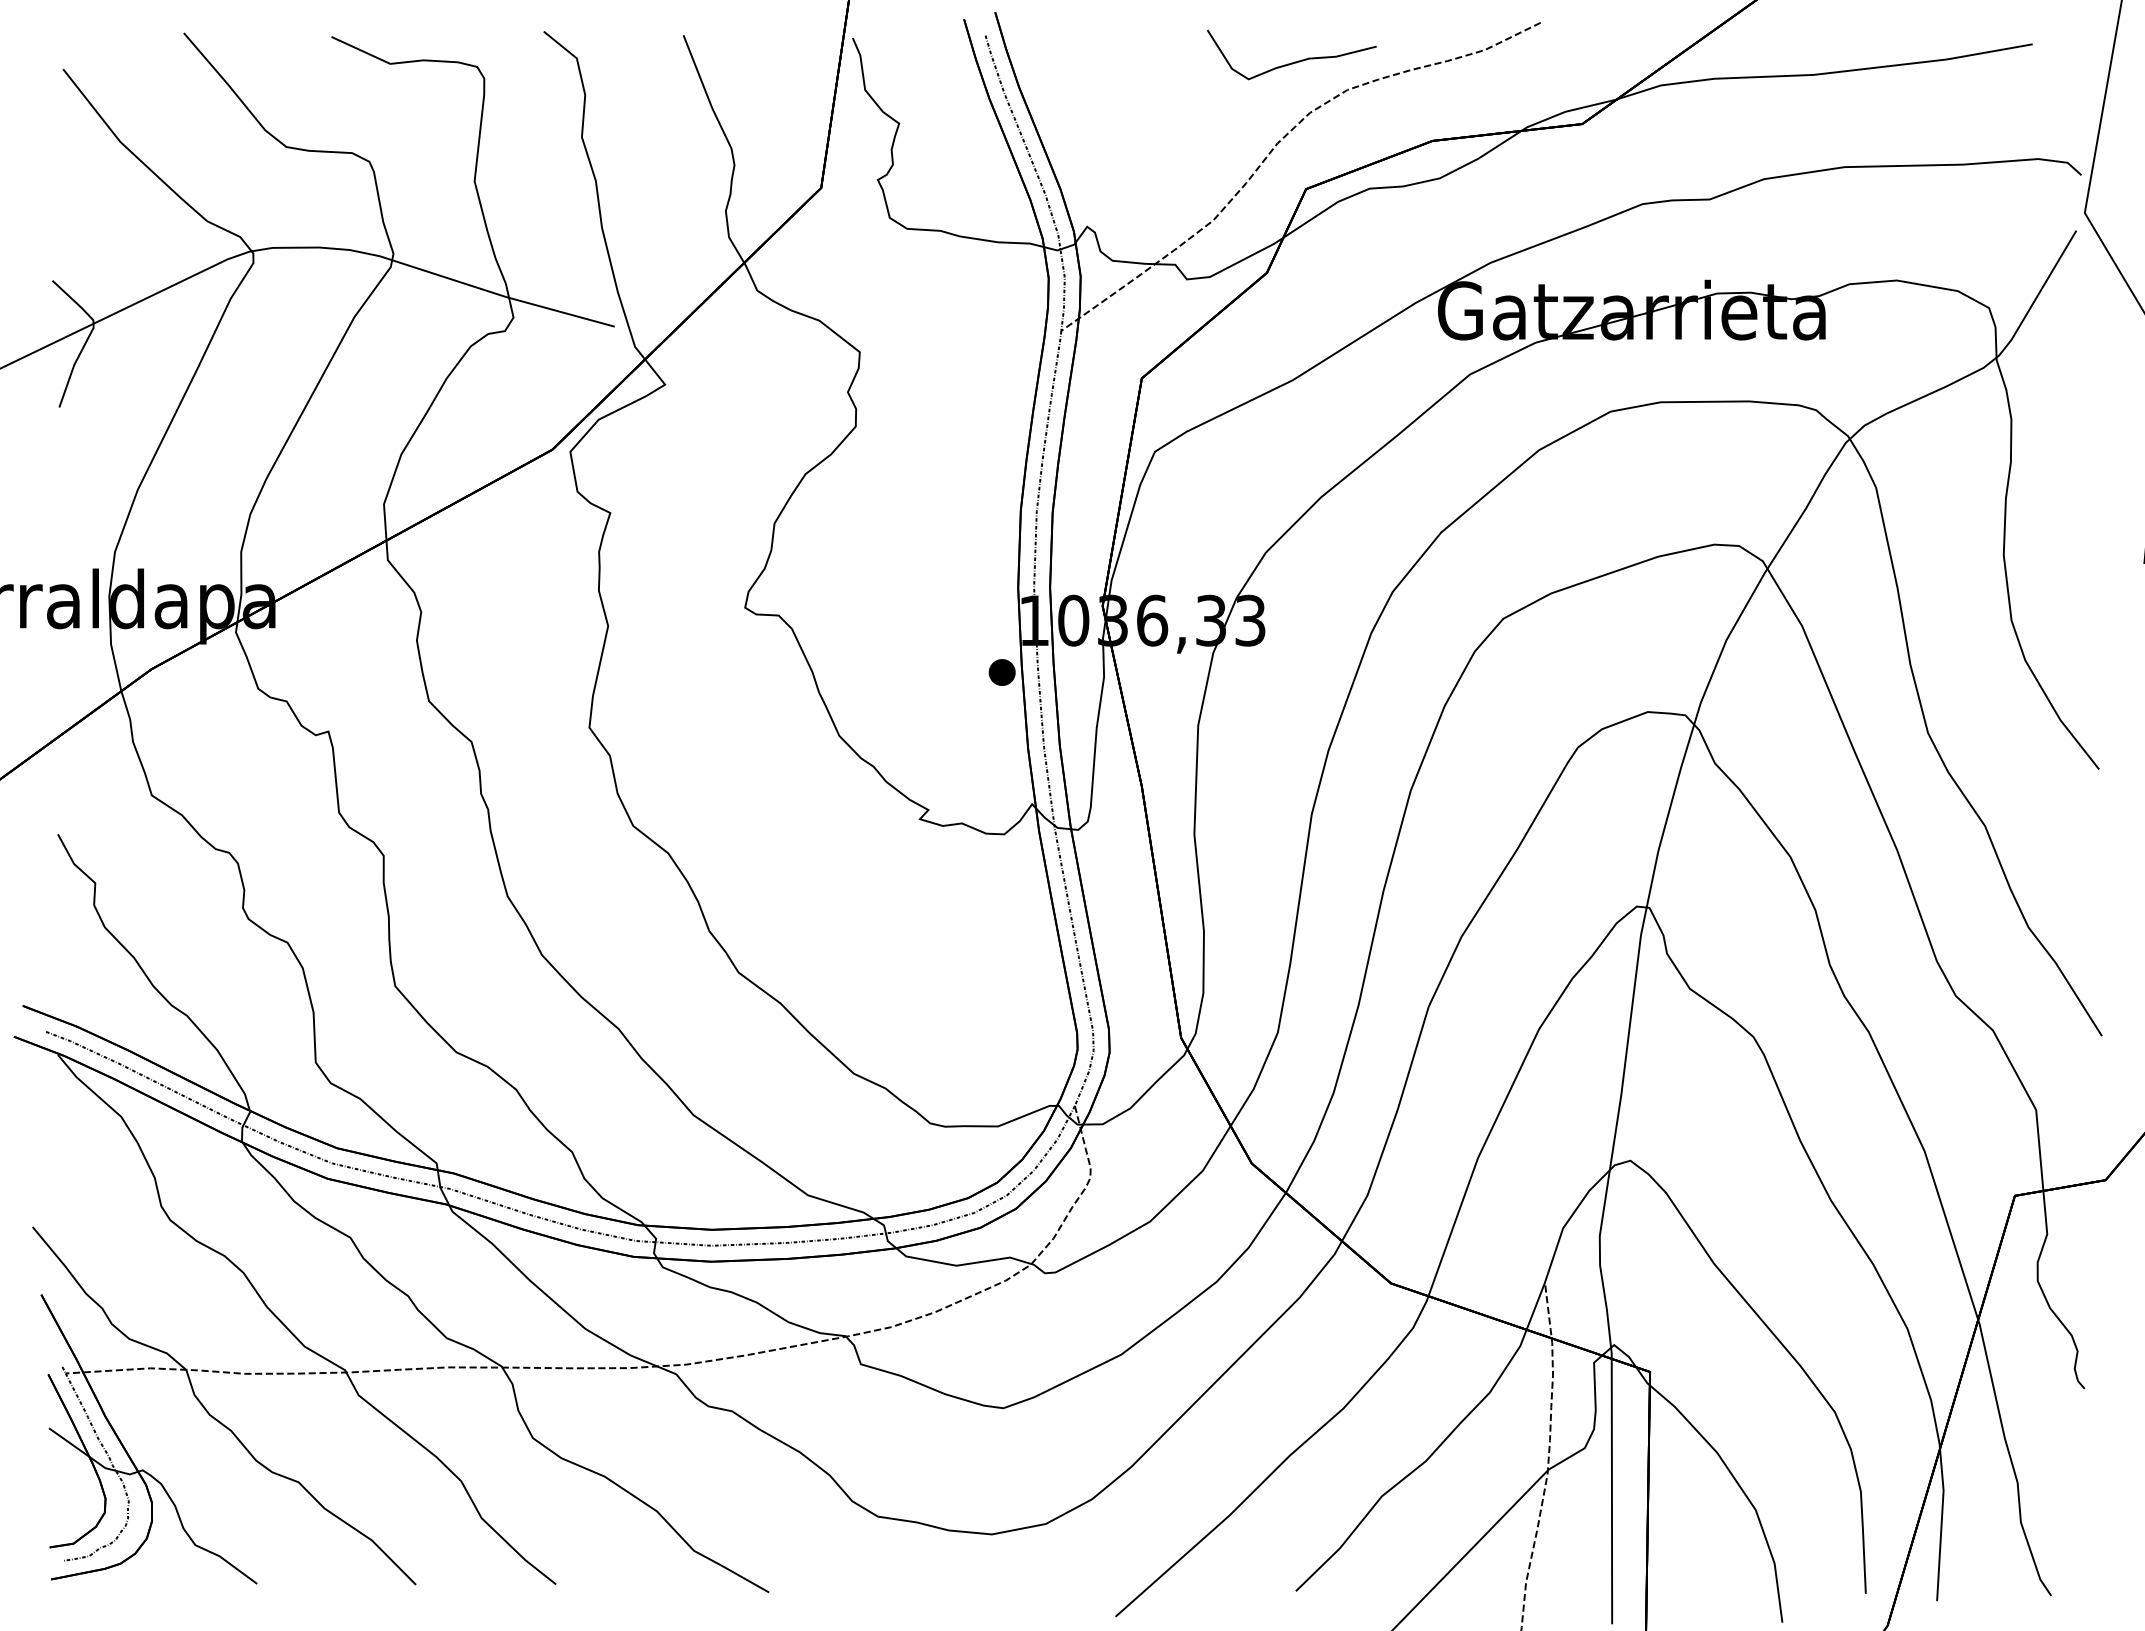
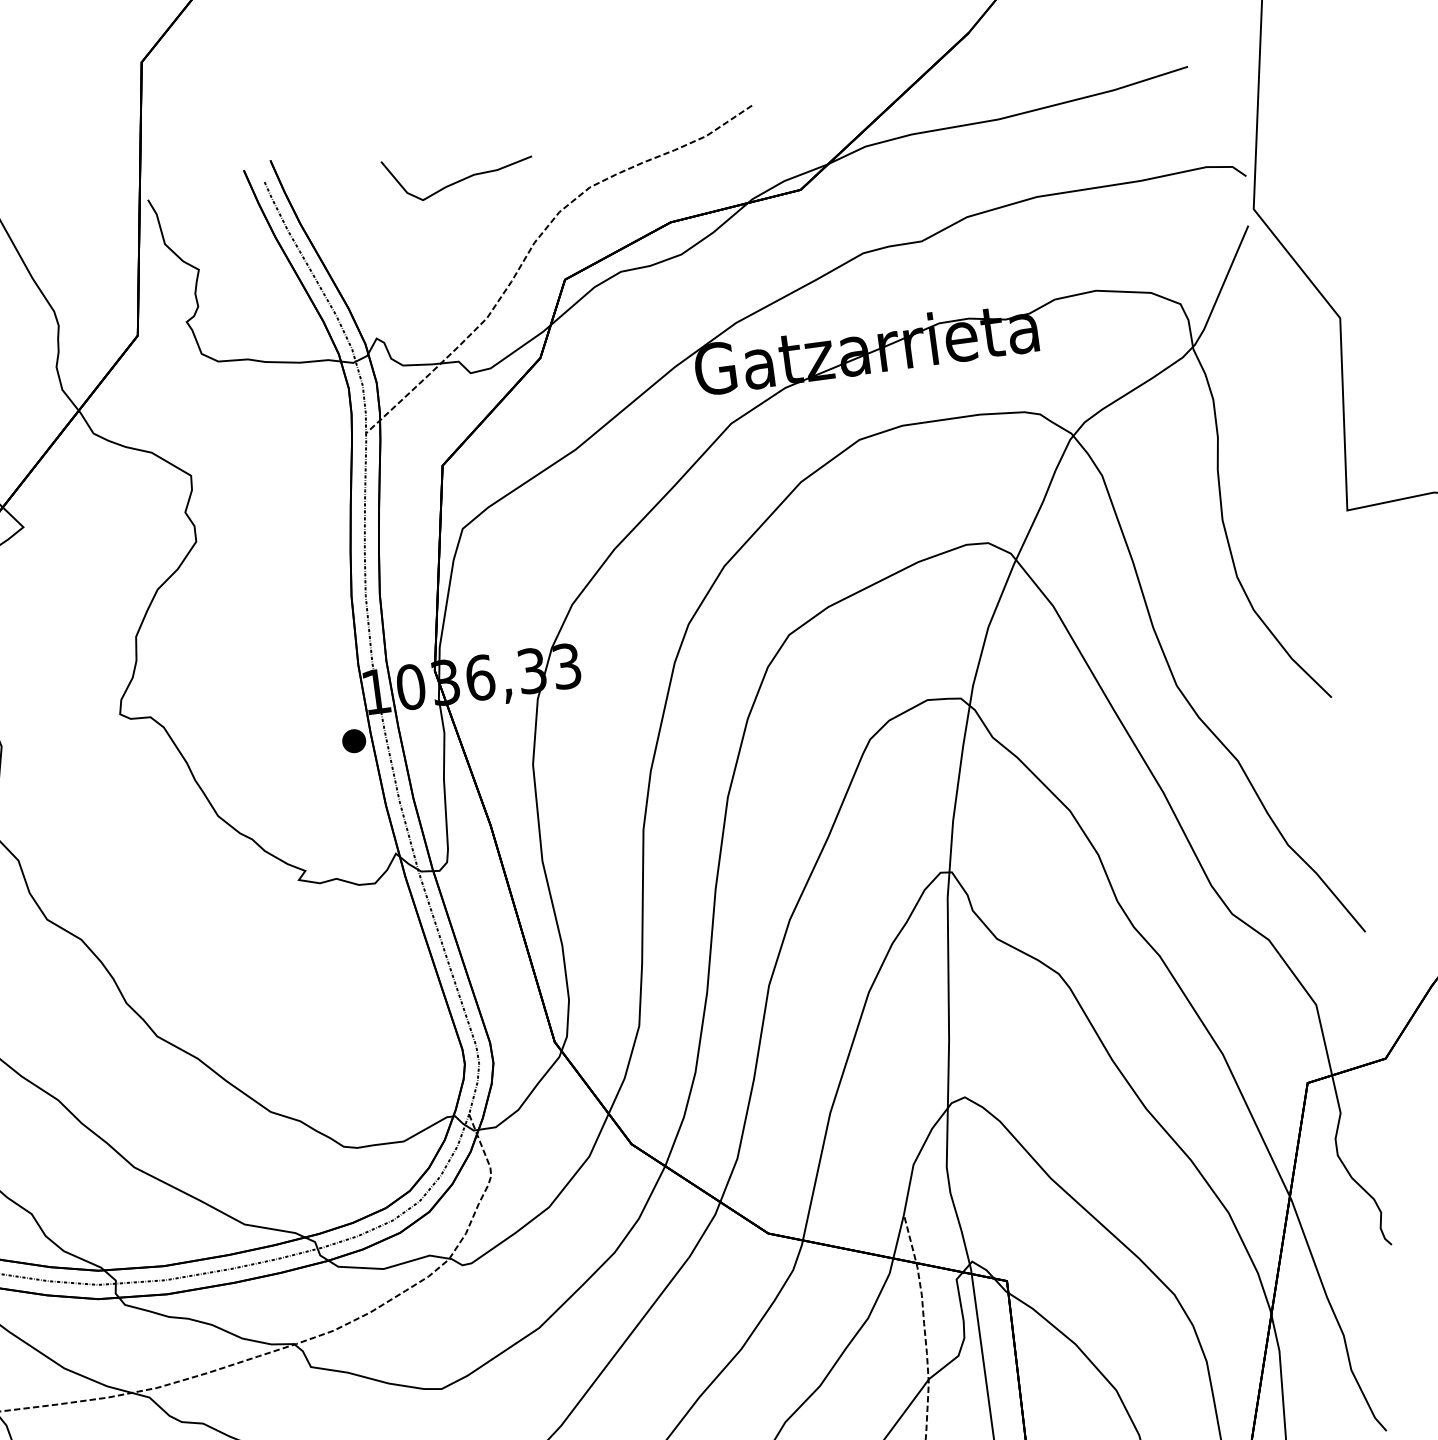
curve: (1294, 61) -> (461, 179), moved

